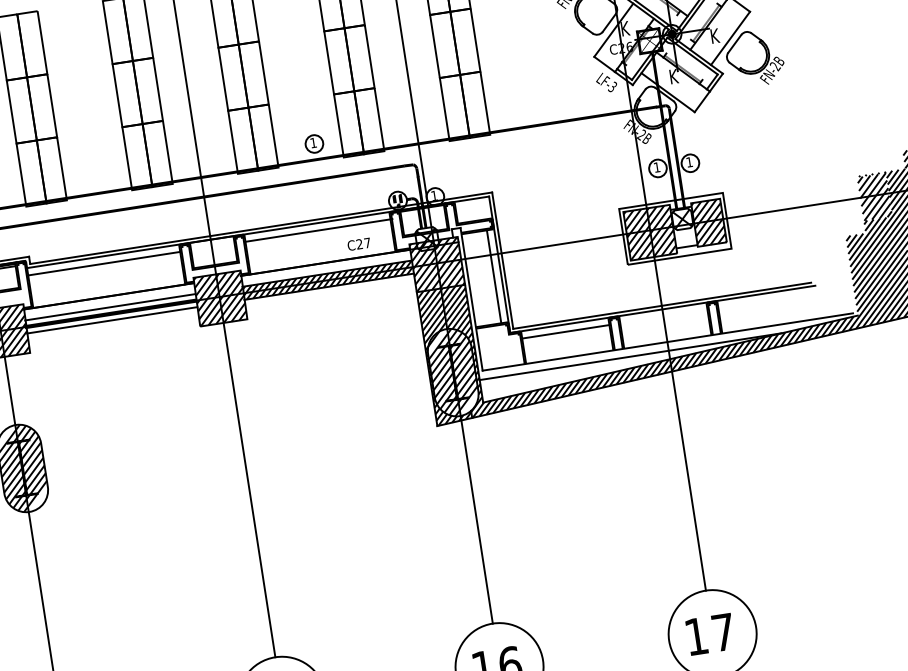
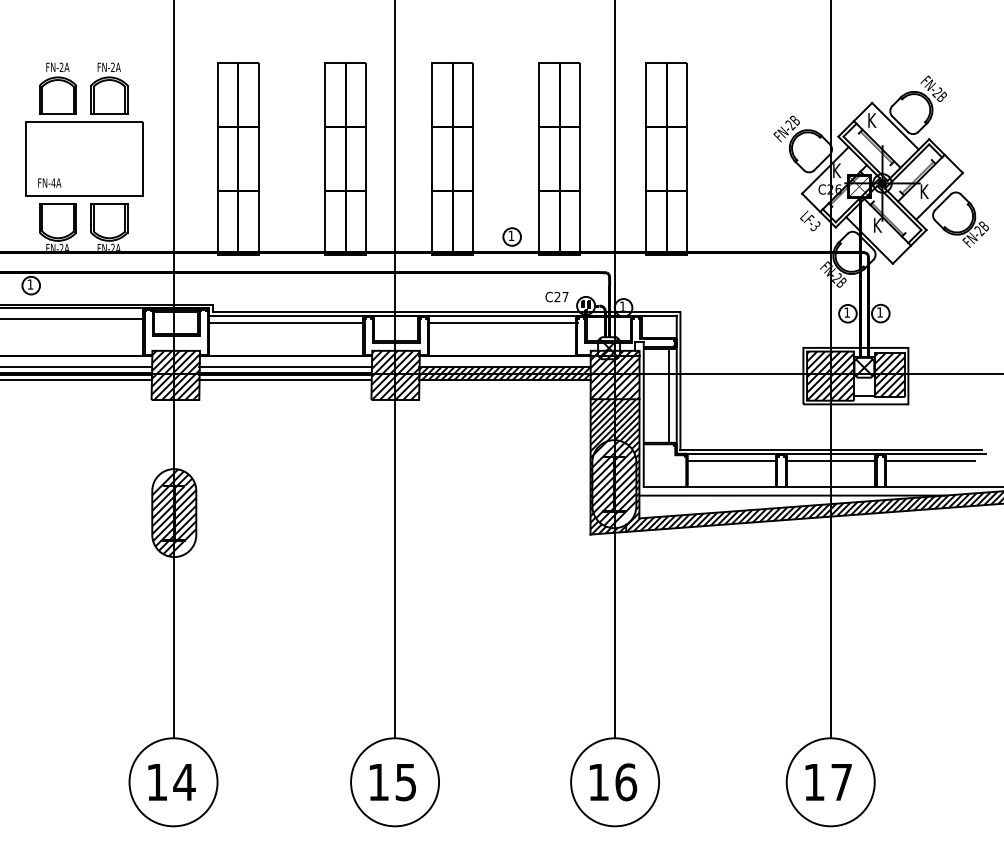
text: (358, 243) -> (556, 296), moved
line: (762, 301) -> (930, 461), added
line: (664, 316) -> (831, 461), added

